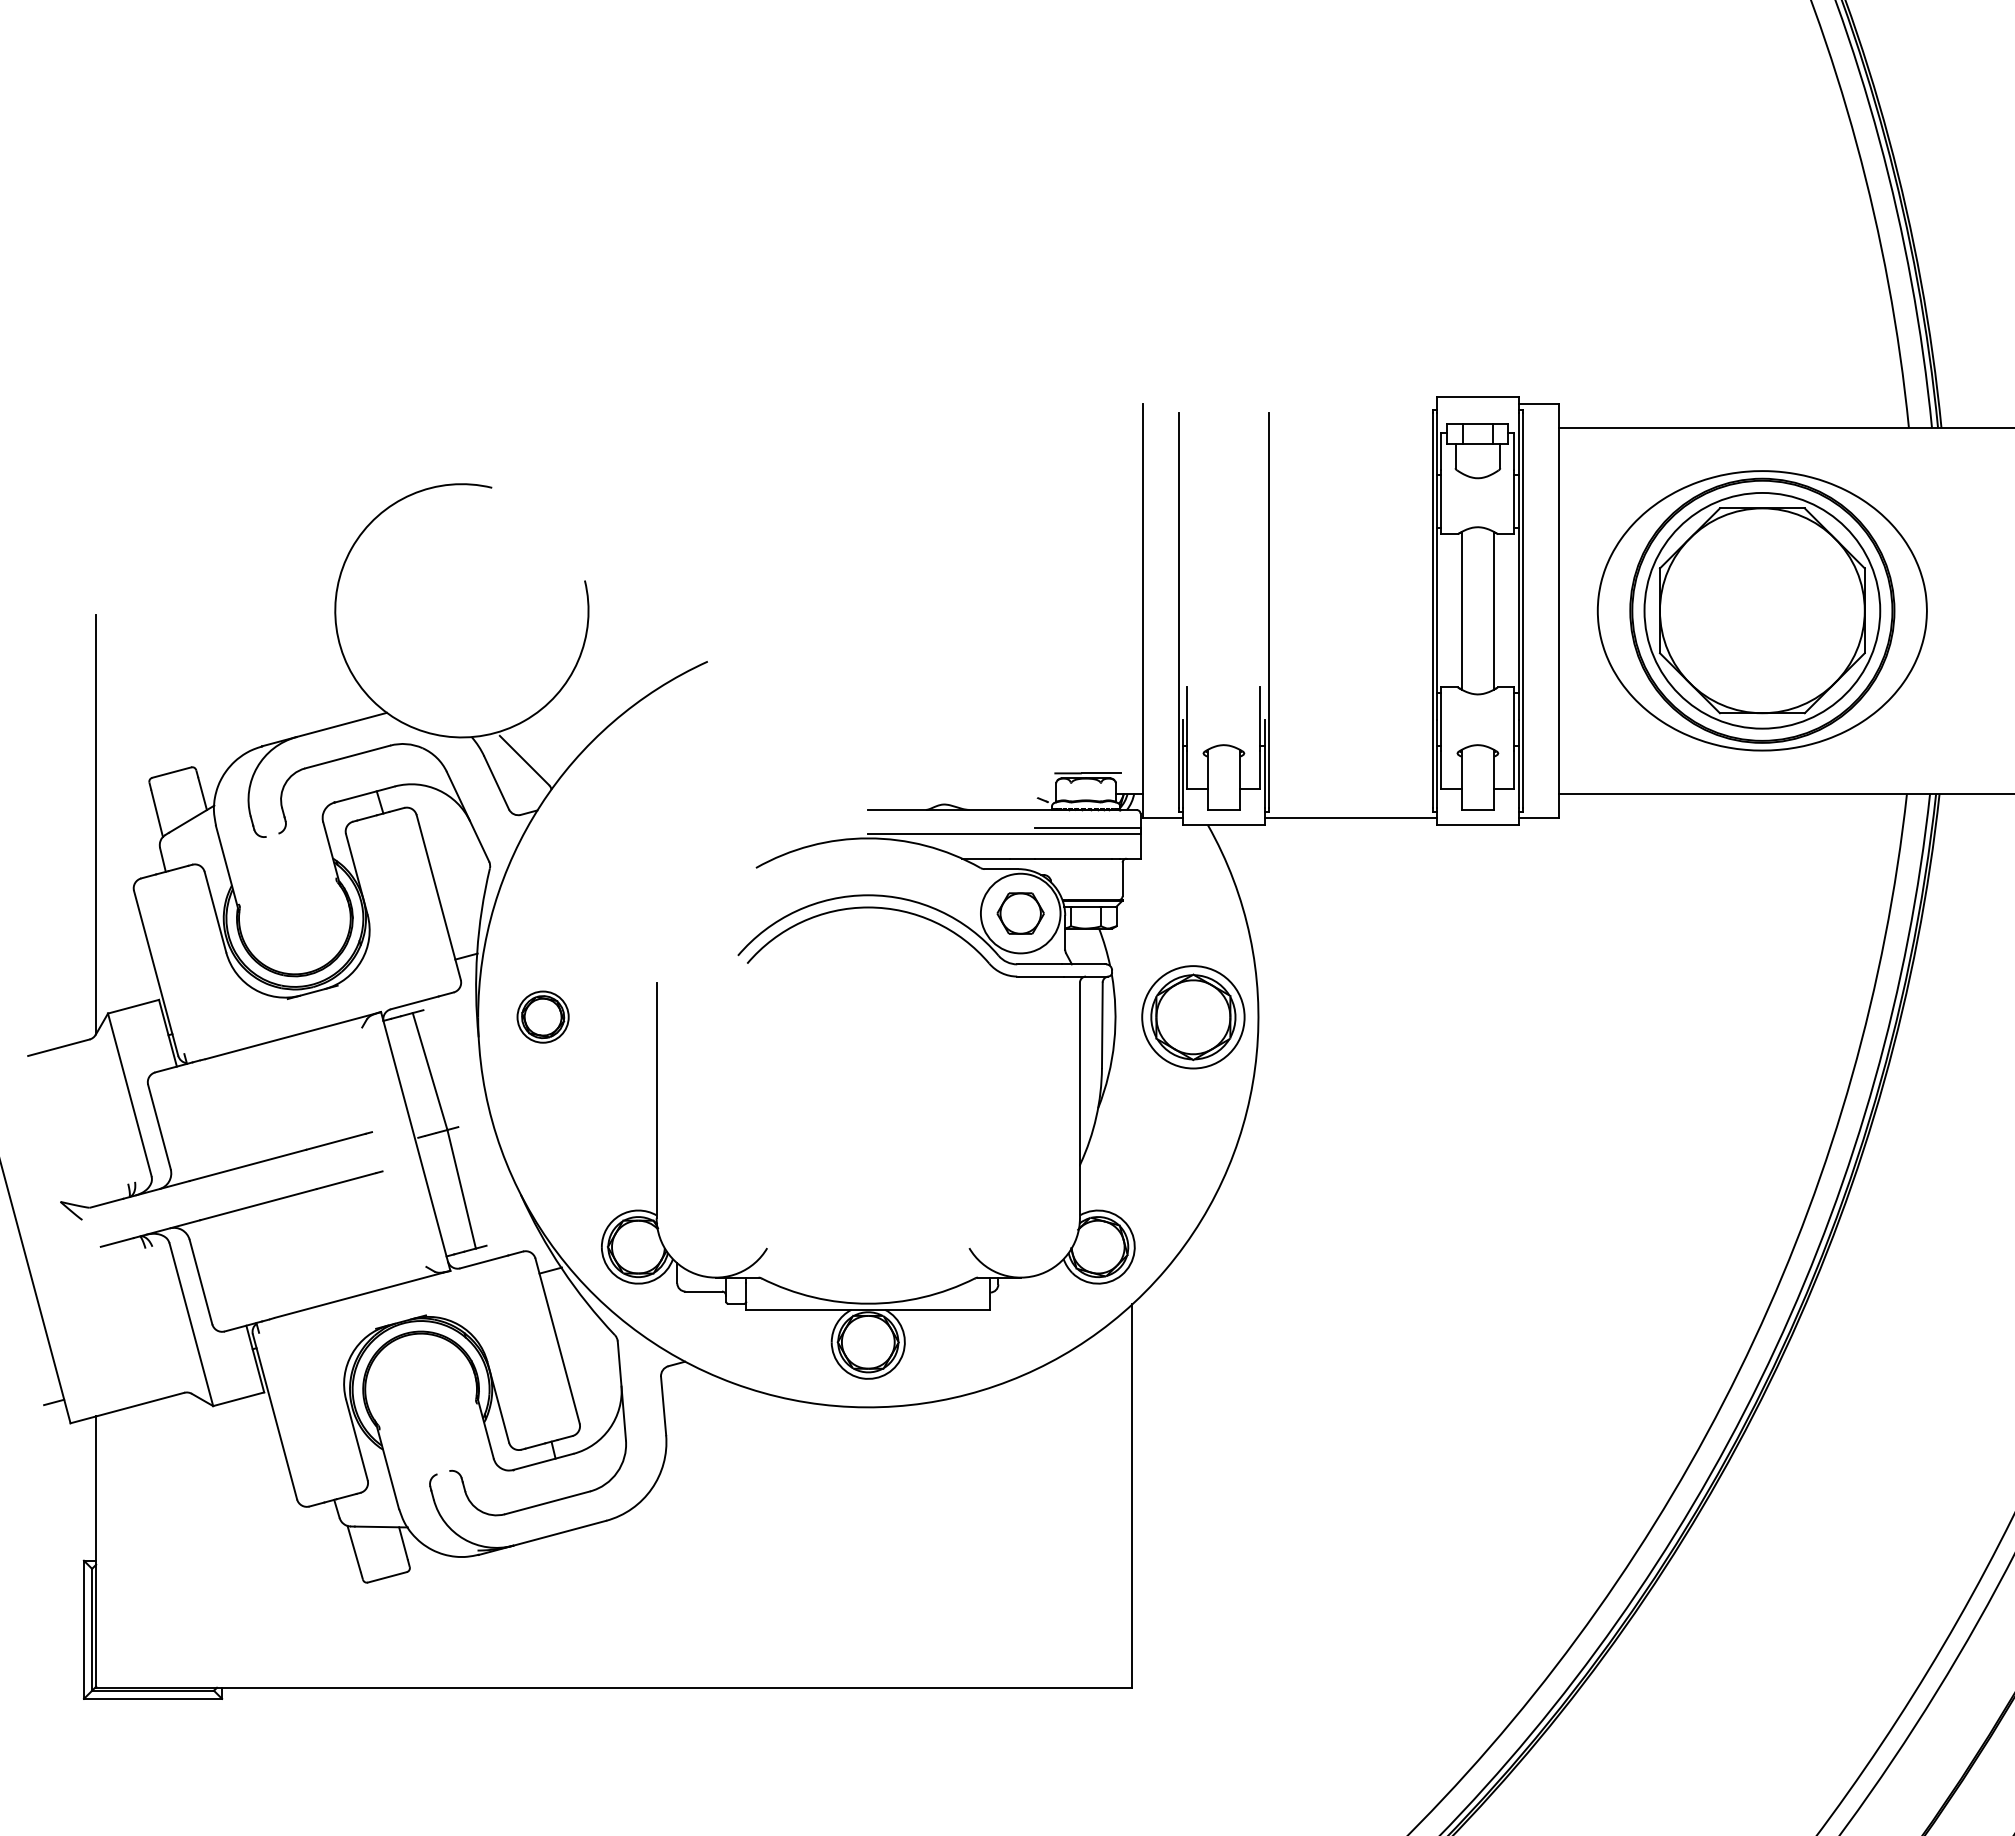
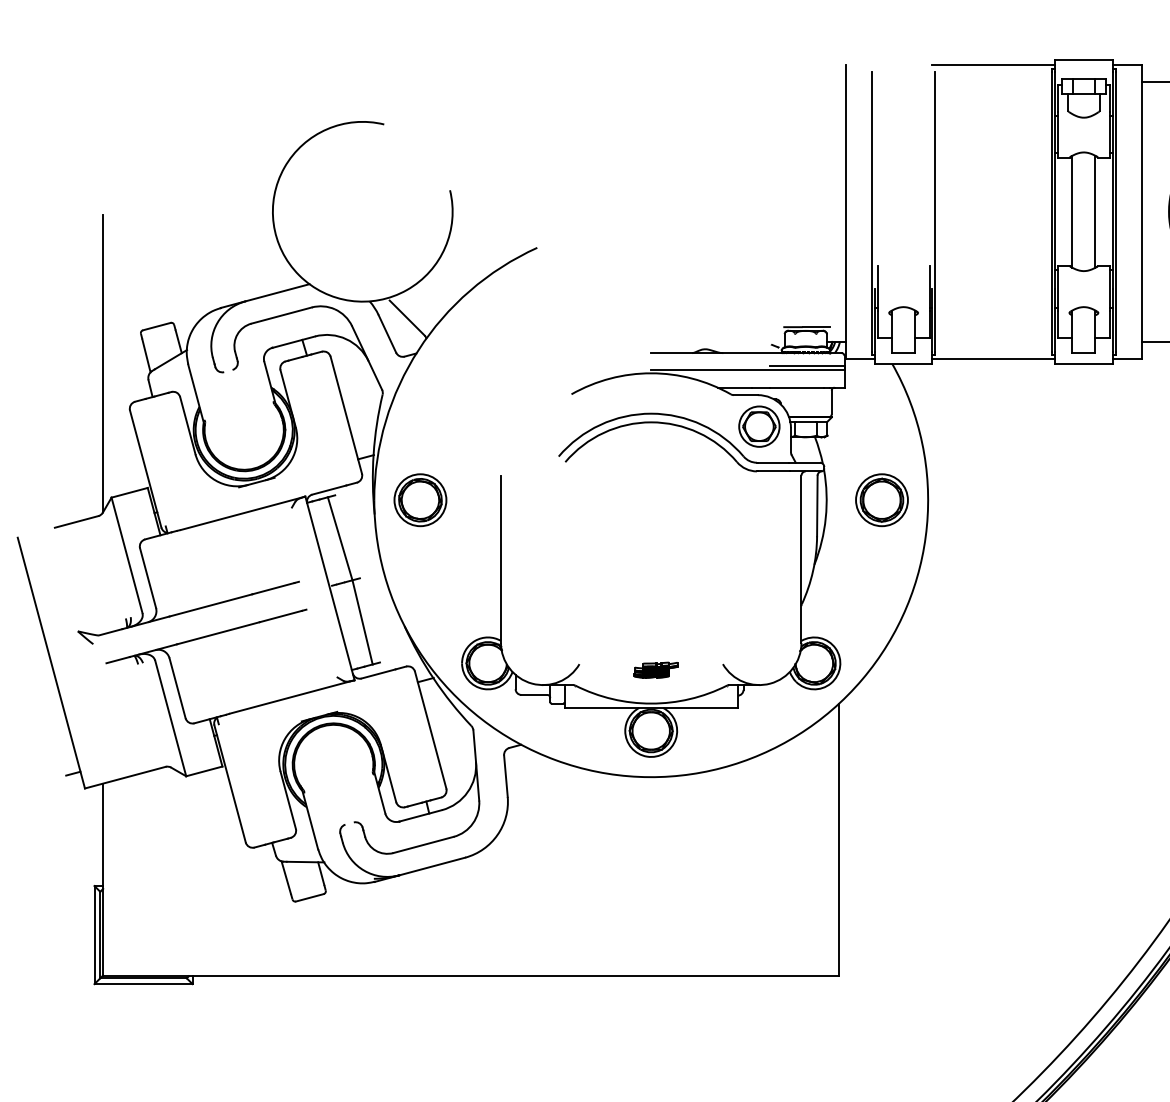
line: (1350, 403) -> (993, 64), added
circle: (1020, 913) -> (759, 426), size x0.71
part: (542, 1016) -> (419, 499), size x1.43
part: (1193, 1016) -> (882, 499), size x0.71
part: (874, 1256) -> (655, 670), added

